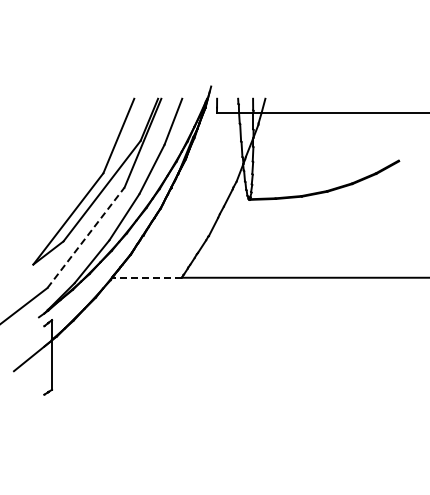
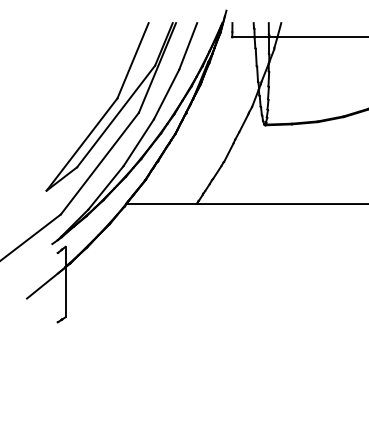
line: (86, 237) -> (100, 163), dashed -> solid
line: (147, 277) -> (162, 203), dashed -> solid

